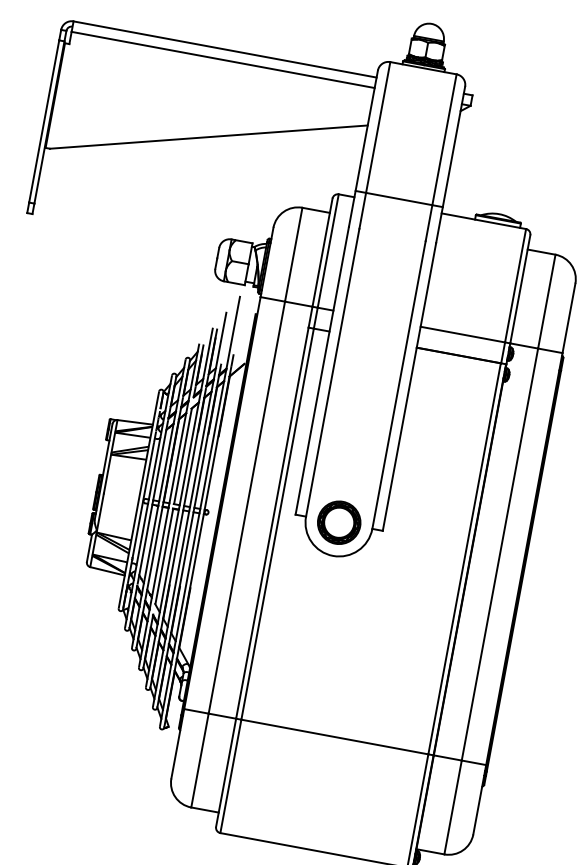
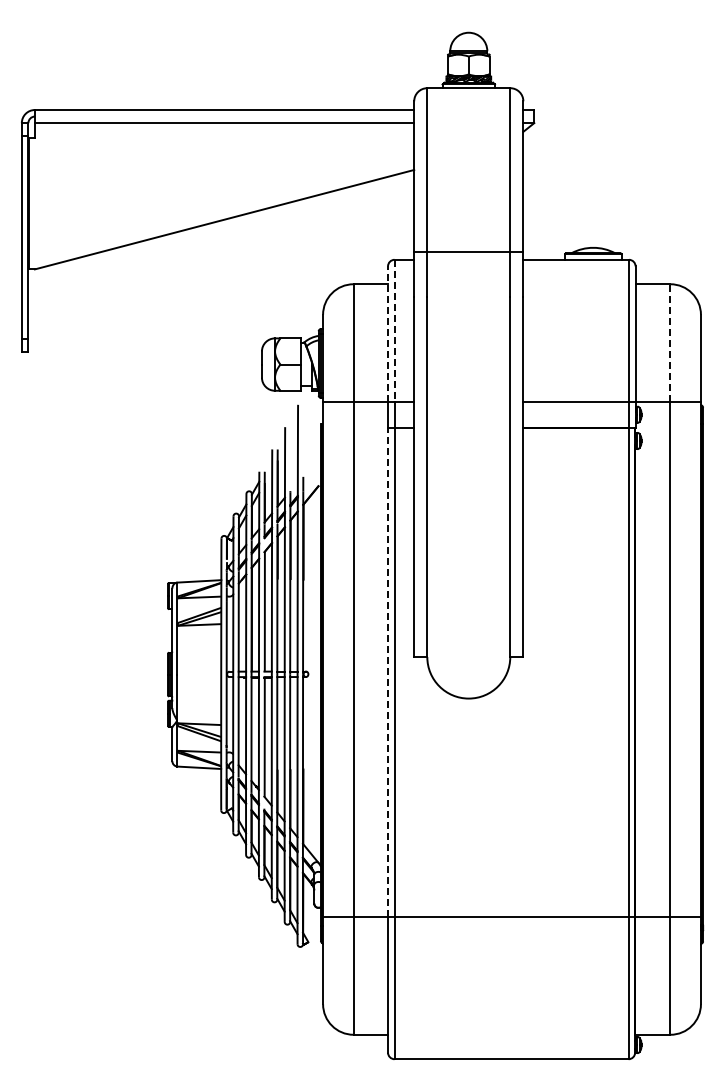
line: (328, 250) -> (394, 330), solid -> dashed
line: (322, 253) -> (388, 334), solid -> dashed
line: (546, 301) -> (670, 342), solid -> dashed
line: (272, 523) -> (388, 672), solid -> dashed
part: (338, 523) -> (468, 657), removed

